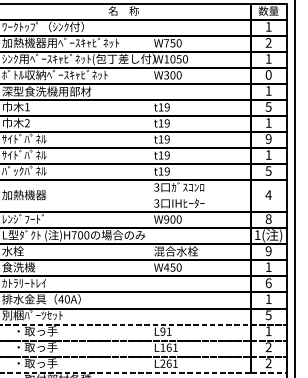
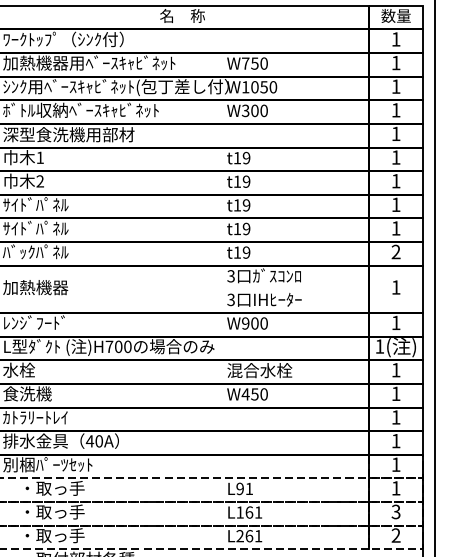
text: (268, 42) -> (395, 62), 2 -> 1
text: (268, 74) -> (395, 109), 0 -> 1
text: (268, 106) -> (395, 156), 5 -> 1
text: (268, 138) -> (395, 204), 9 -> 1
text: (268, 170) -> (395, 251), 5 -> 2
text: (268, 194) -> (395, 286), 4 -> 1
text: (268, 219) -> (395, 323), 8 -> 1
text: (268, 251) -> (395, 370), 9 -> 1
text: (268, 283) -> (395, 417), 6 -> 1
text: (268, 315) -> (395, 465), 5 -> 1
text: (268, 347) -> (395, 512), 2 -> 3

